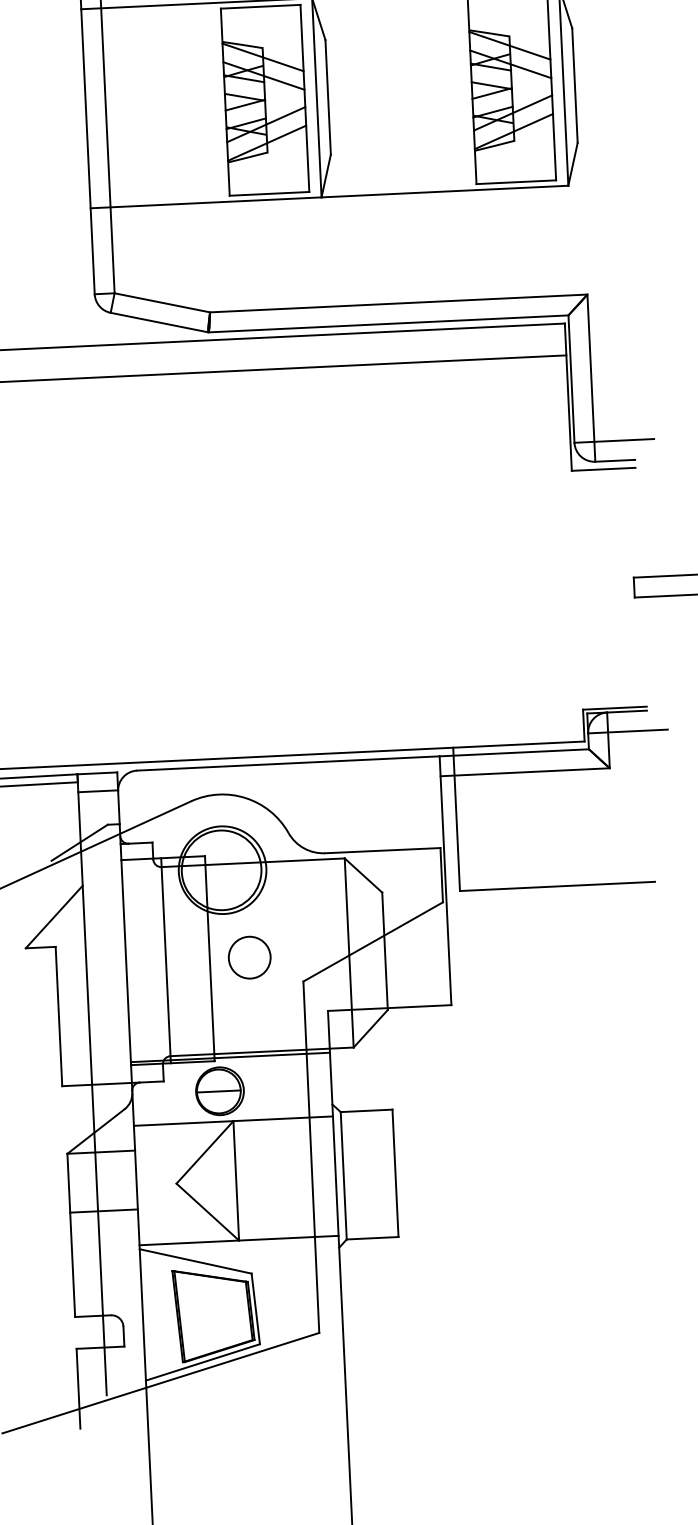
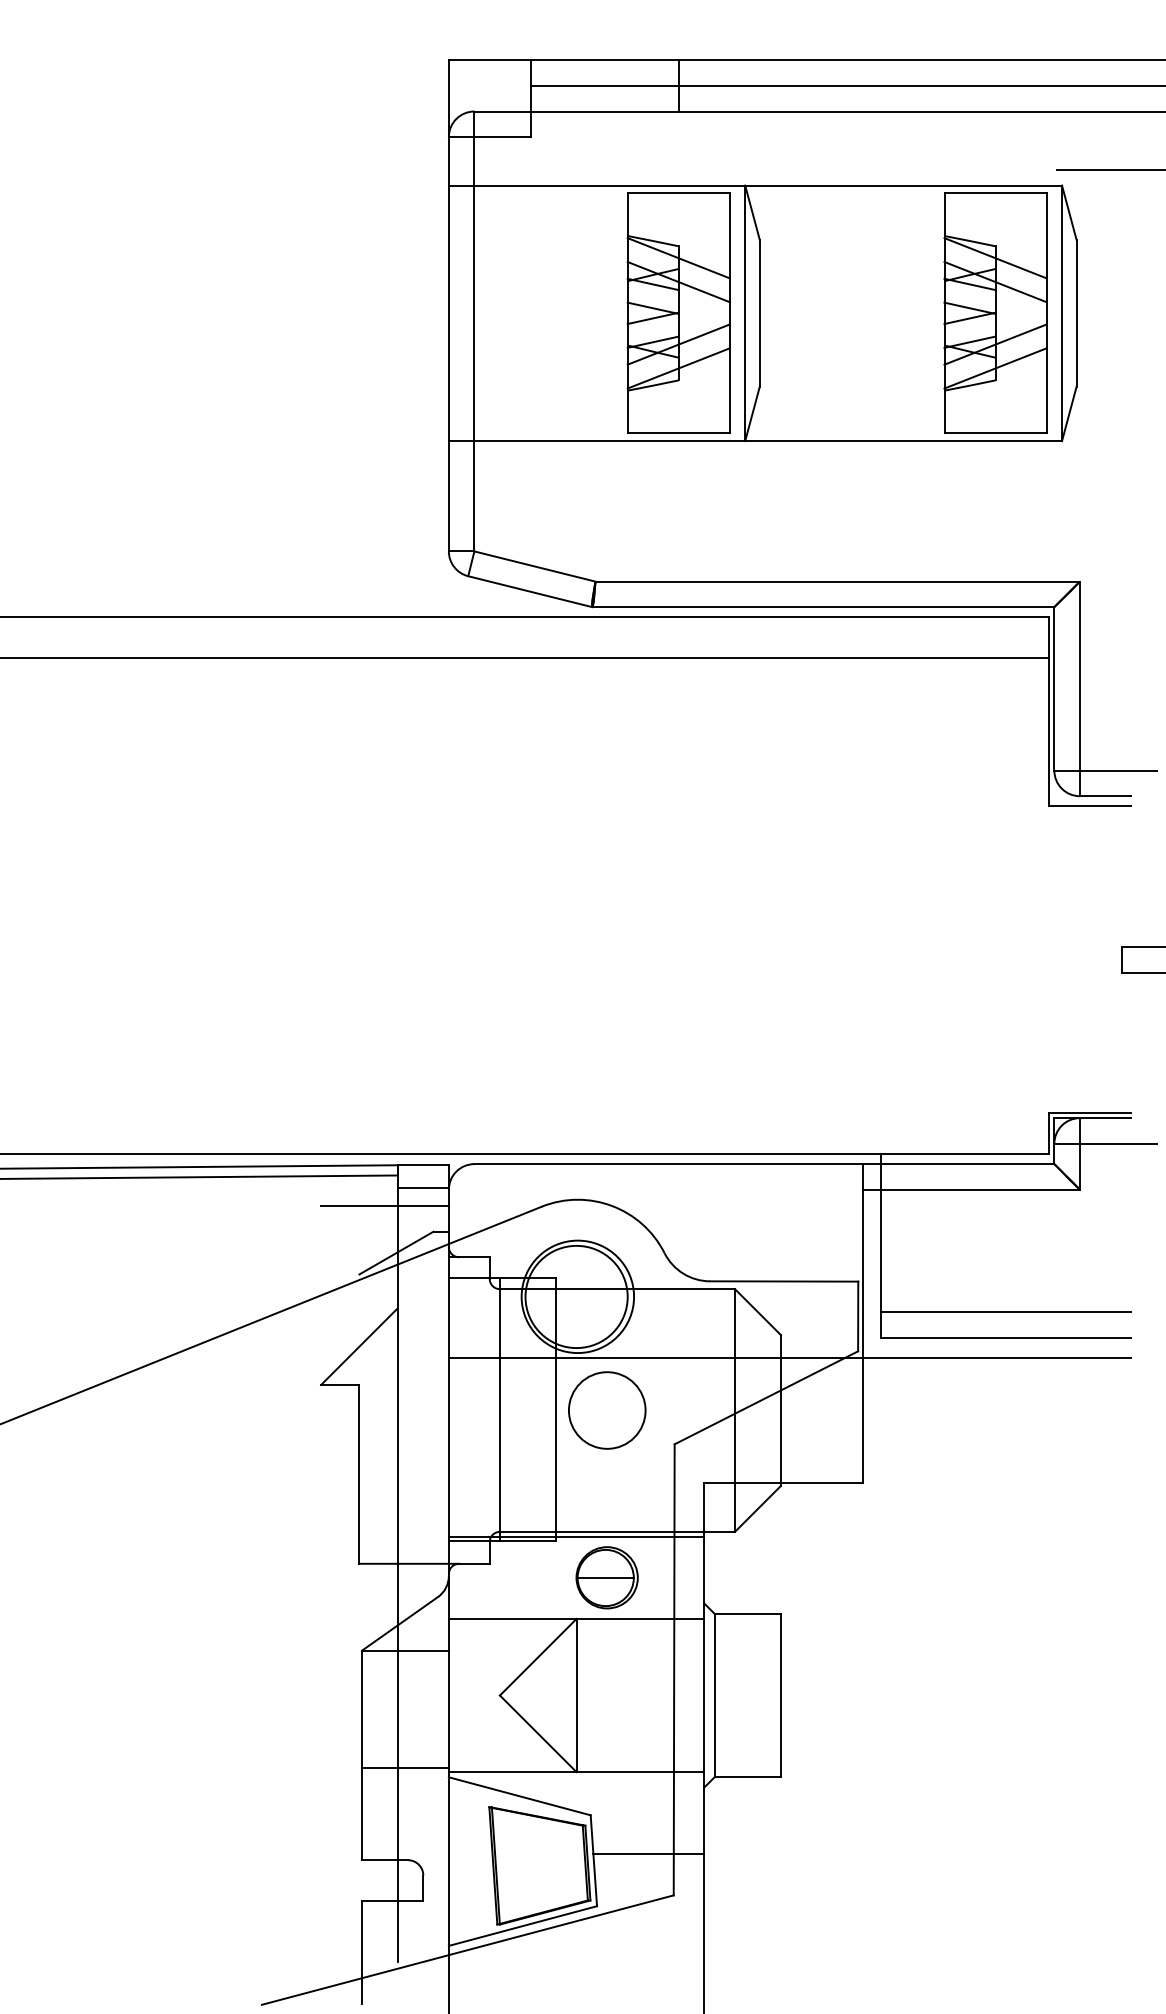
line: (68, 806) -> (384, 1206), added
line: (556, 866) -> (1005, 1312), added
line: (389, 910) -> (789, 1358), added
circle: (249, 957) -> (607, 1410), size x1.43
part: (219, 1091) -> (606, 1577), moved
line: (104, 1211) -> (405, 1768), moved
line: (298, 1301) -> (648, 1853), added

